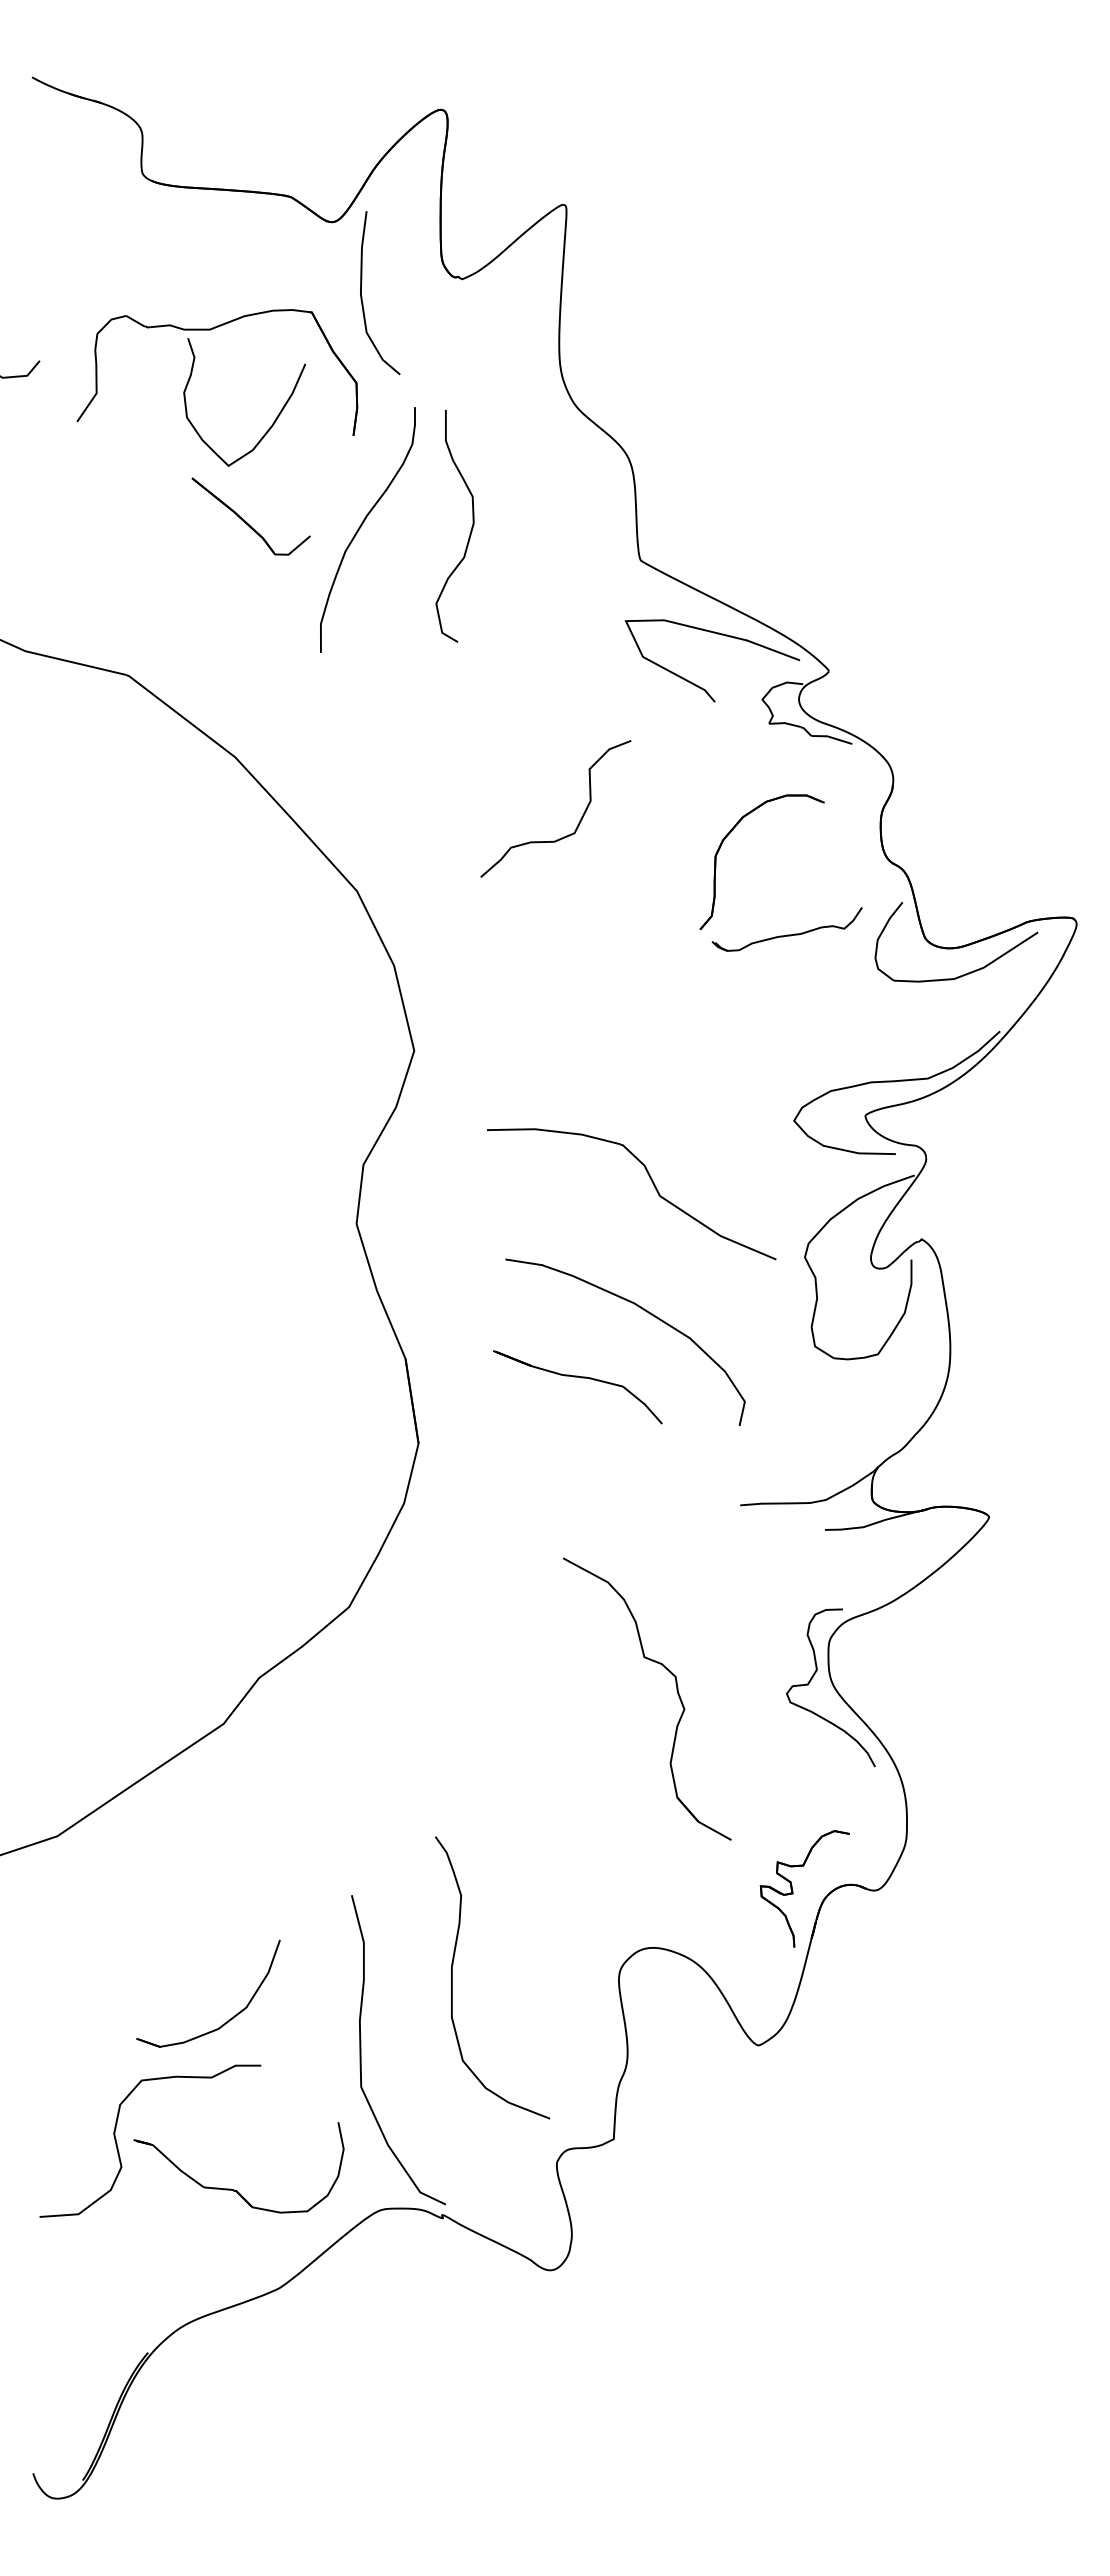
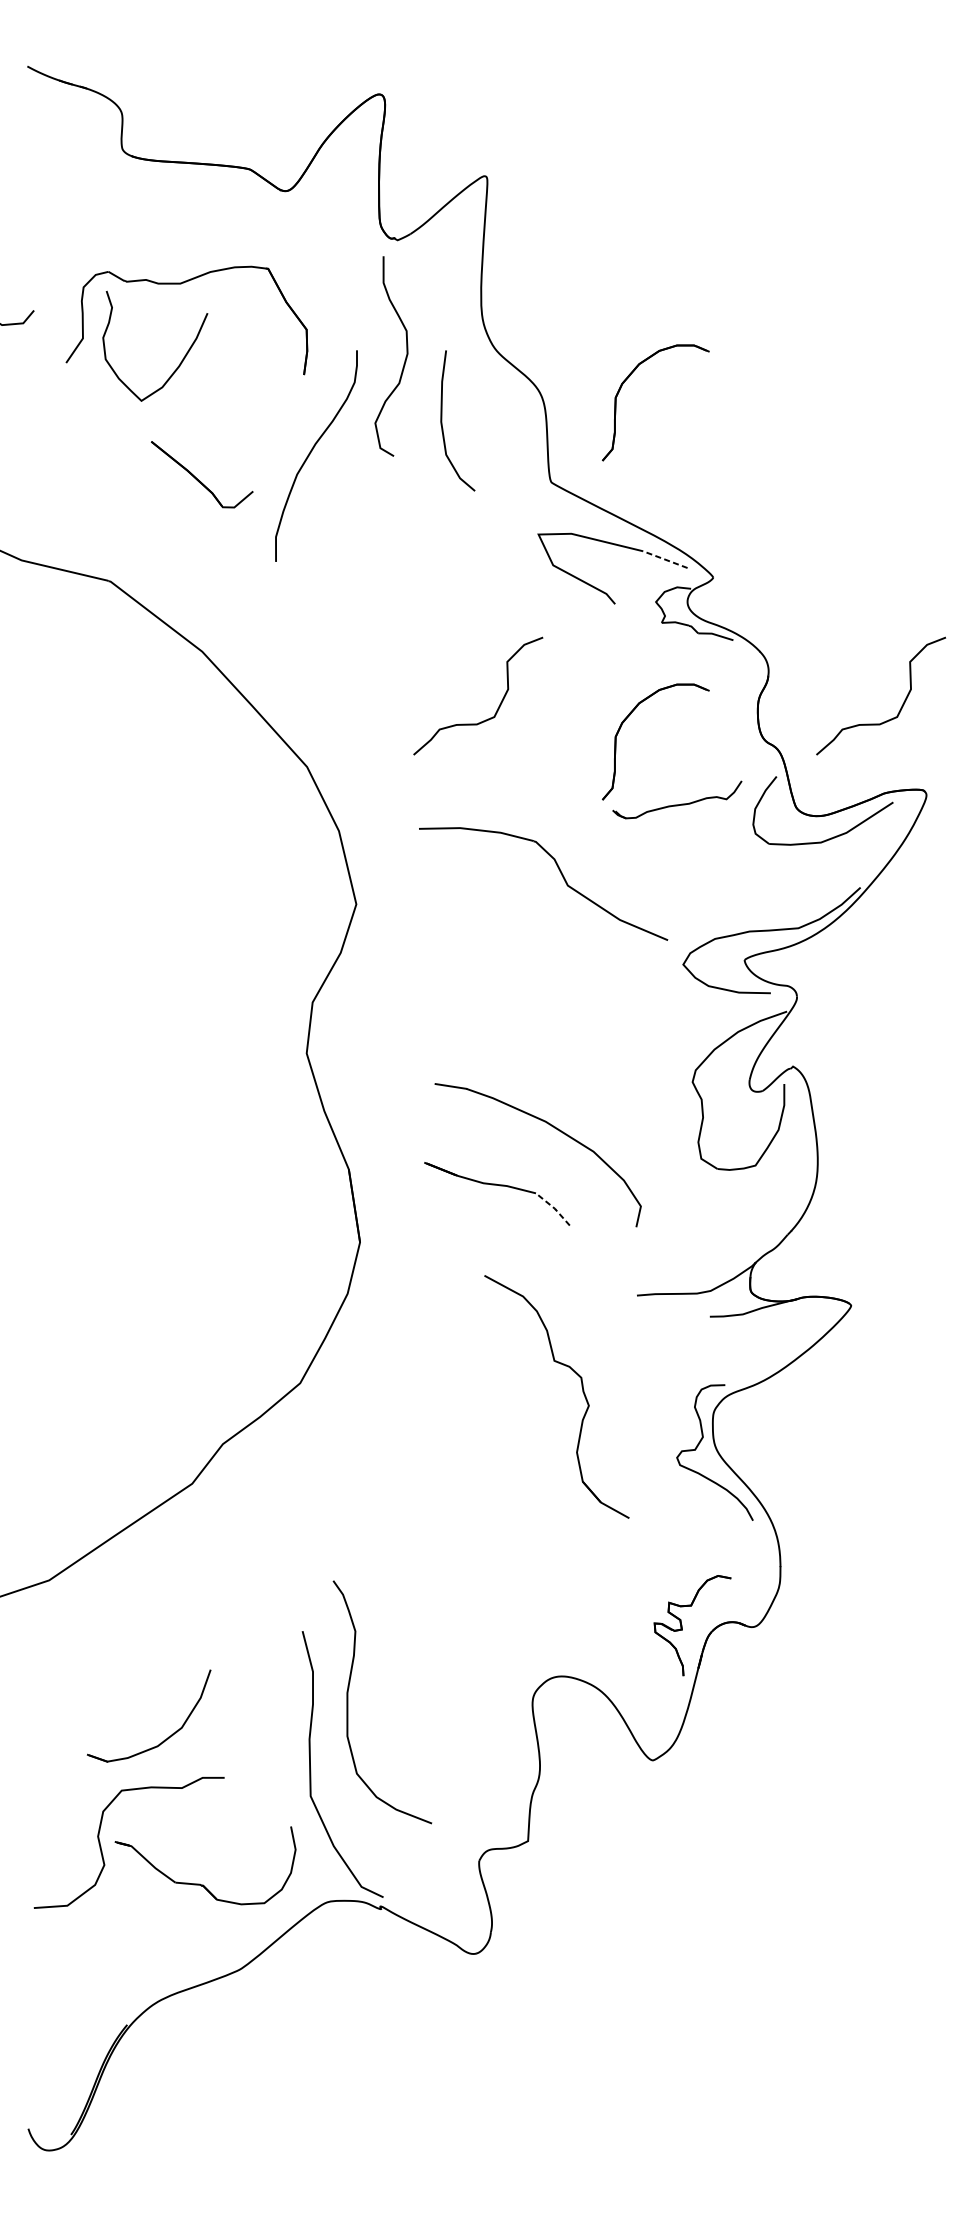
curve: (362, 296) -> (442, 423), moved
curve: (273, 421) -> (180, 362), moved
part: (731, 438) -> (629, 377), added
part: (245, 520) -> (197, 478), moved
curve: (470, 530) -> (404, 360), moved
line: (773, 650) -> (665, 559), solid -> dashed
curve: (1047, 820) -> (901, 706), added
part: (652, 1183) -> (561, 874), moved
line: (644, 1404) -> (554, 1208), solid -> dashed
part: (676, 1690) -> (582, 1389), moved
curve: (452, 1977) -> (347, 1701), moved
part: (227, 2020) -> (165, 1738), moved

